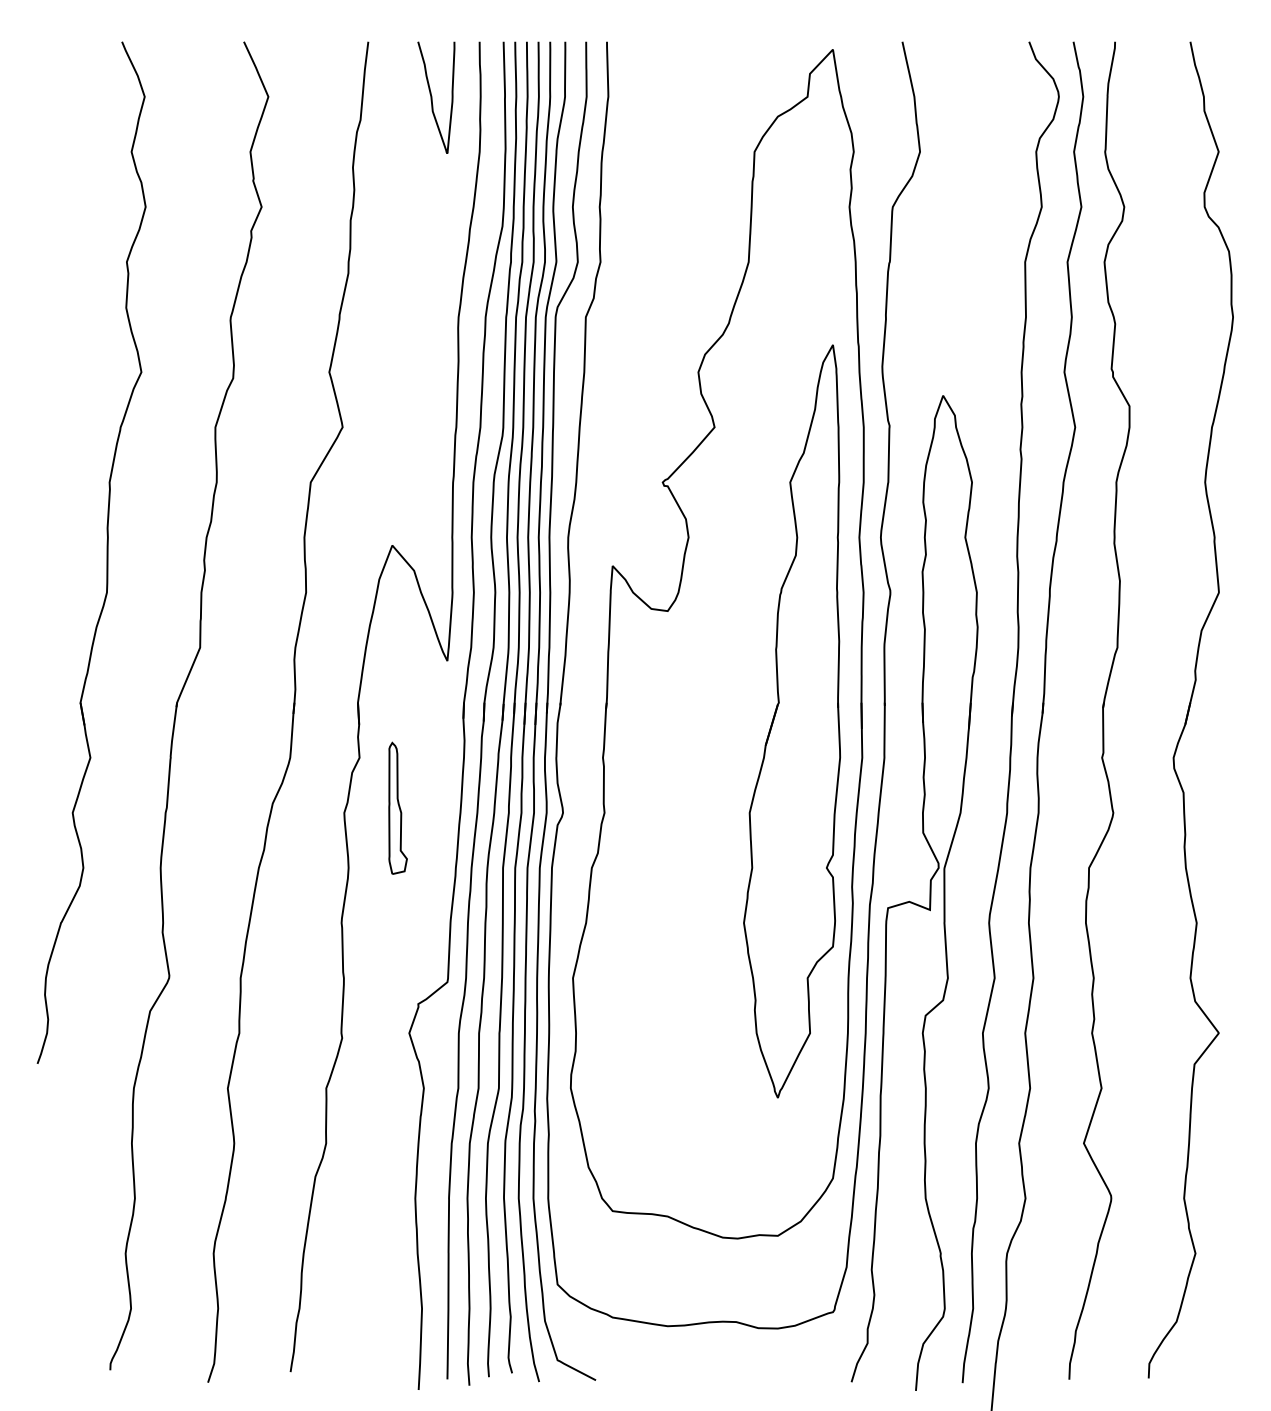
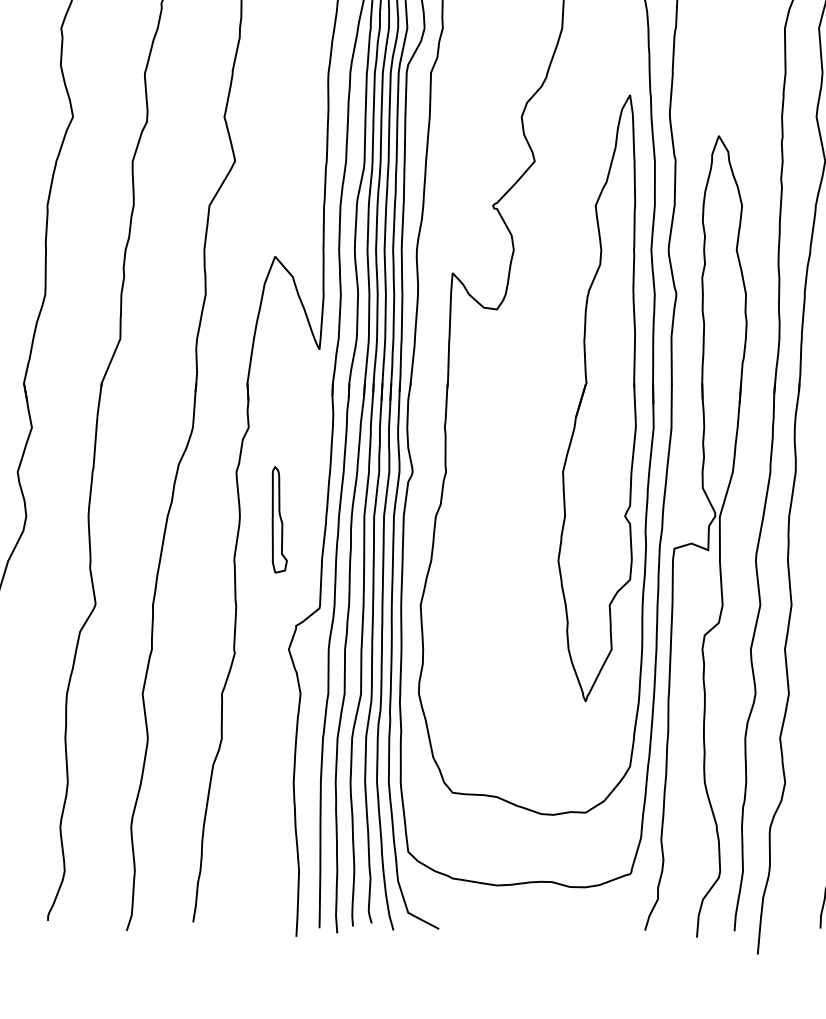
part: (397, 807) -> (279, 519), moved

